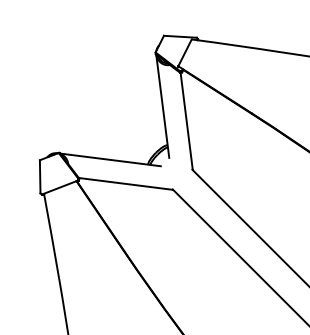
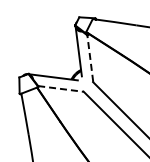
line: (187, 118) -> (90, 57), solid -> dashed
line: (125, 183) -> (60, 88), solid -> dashed

